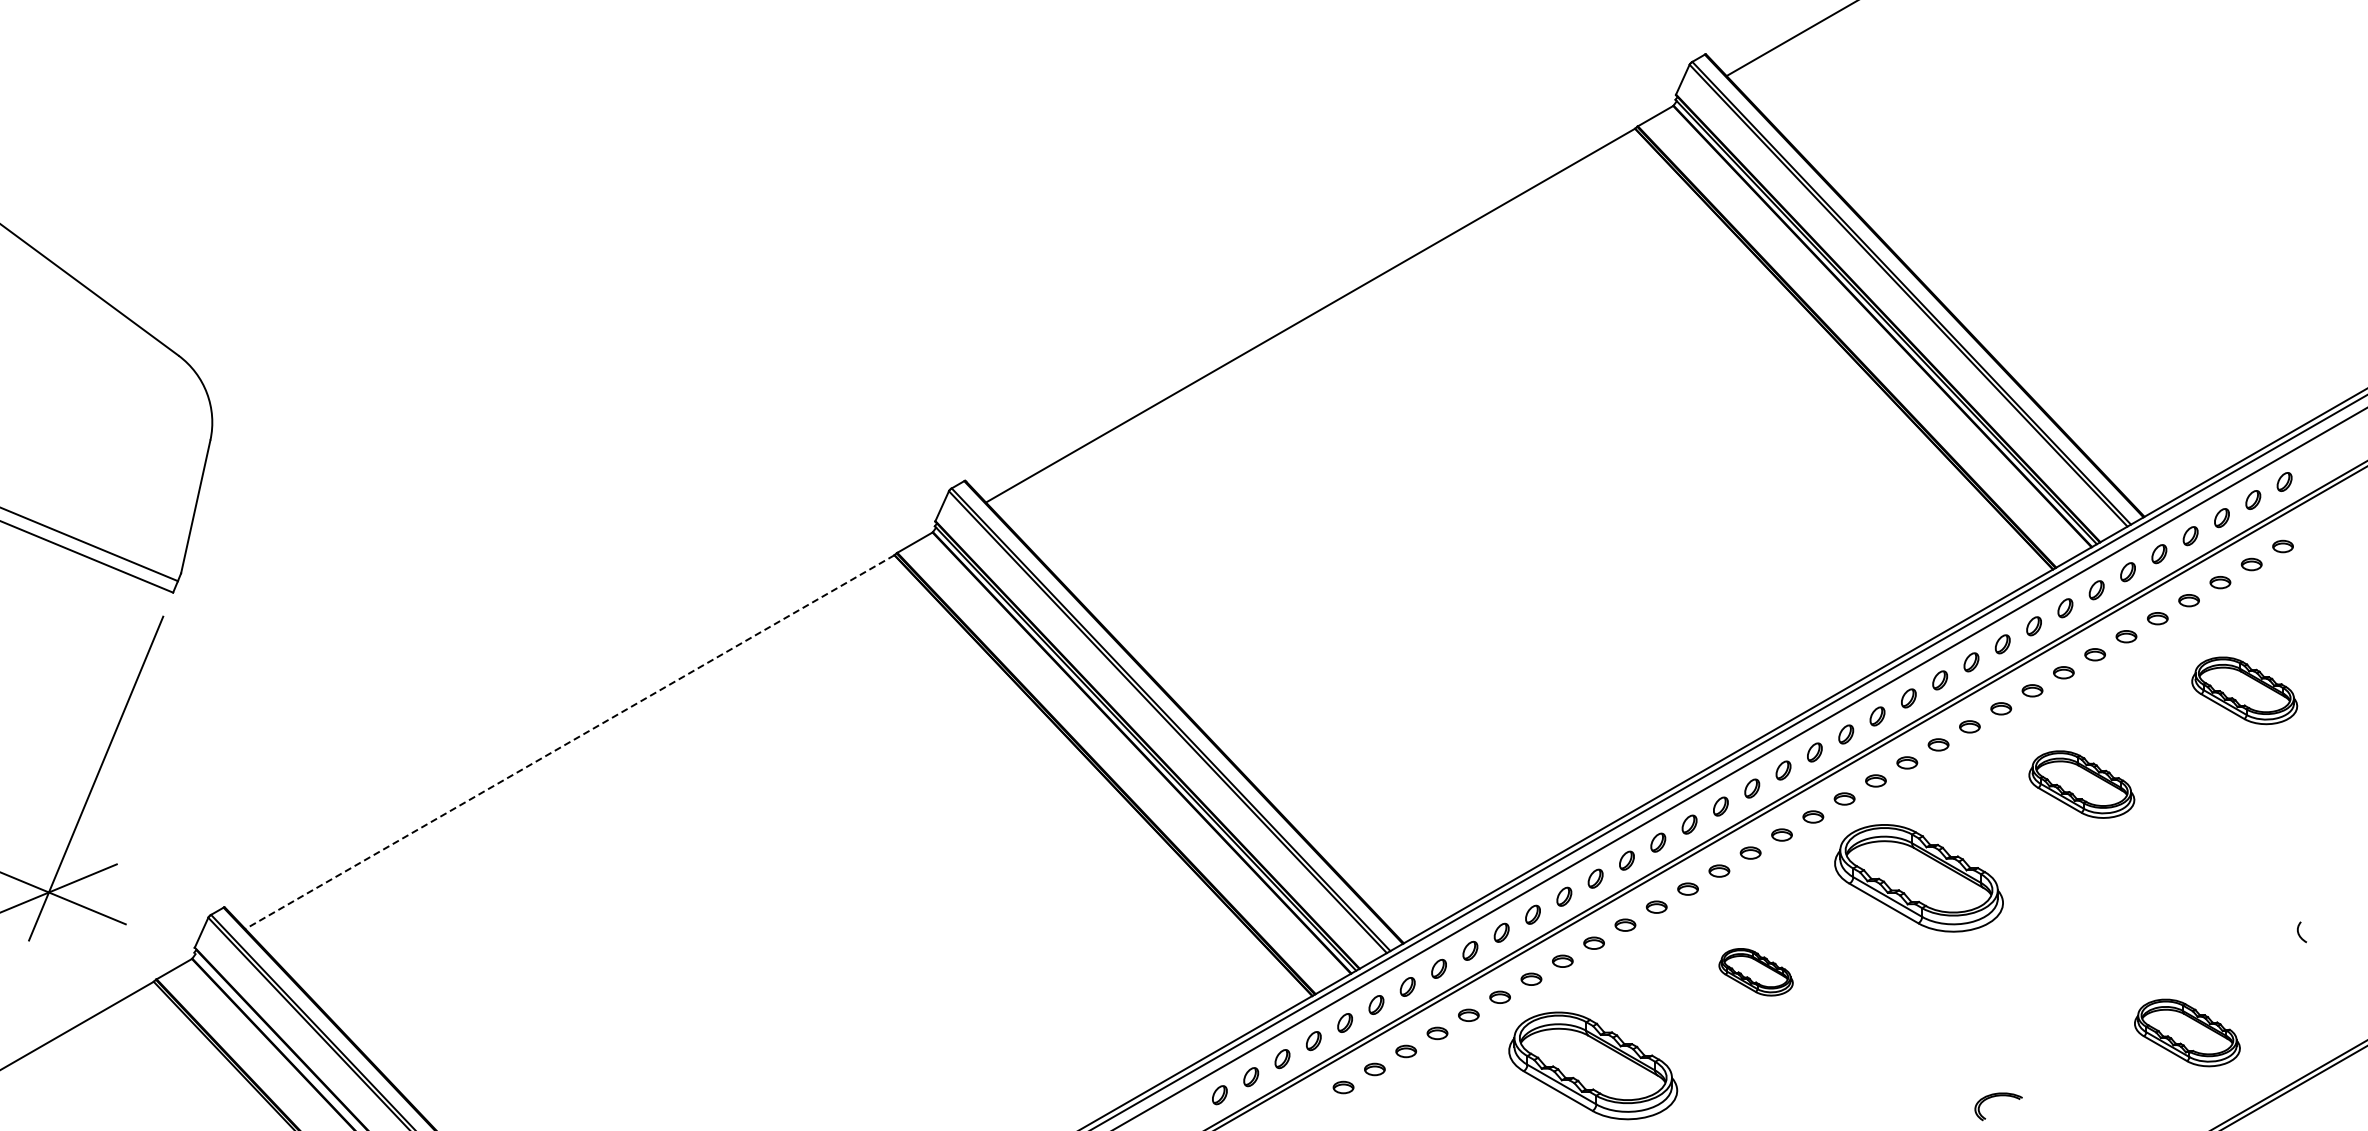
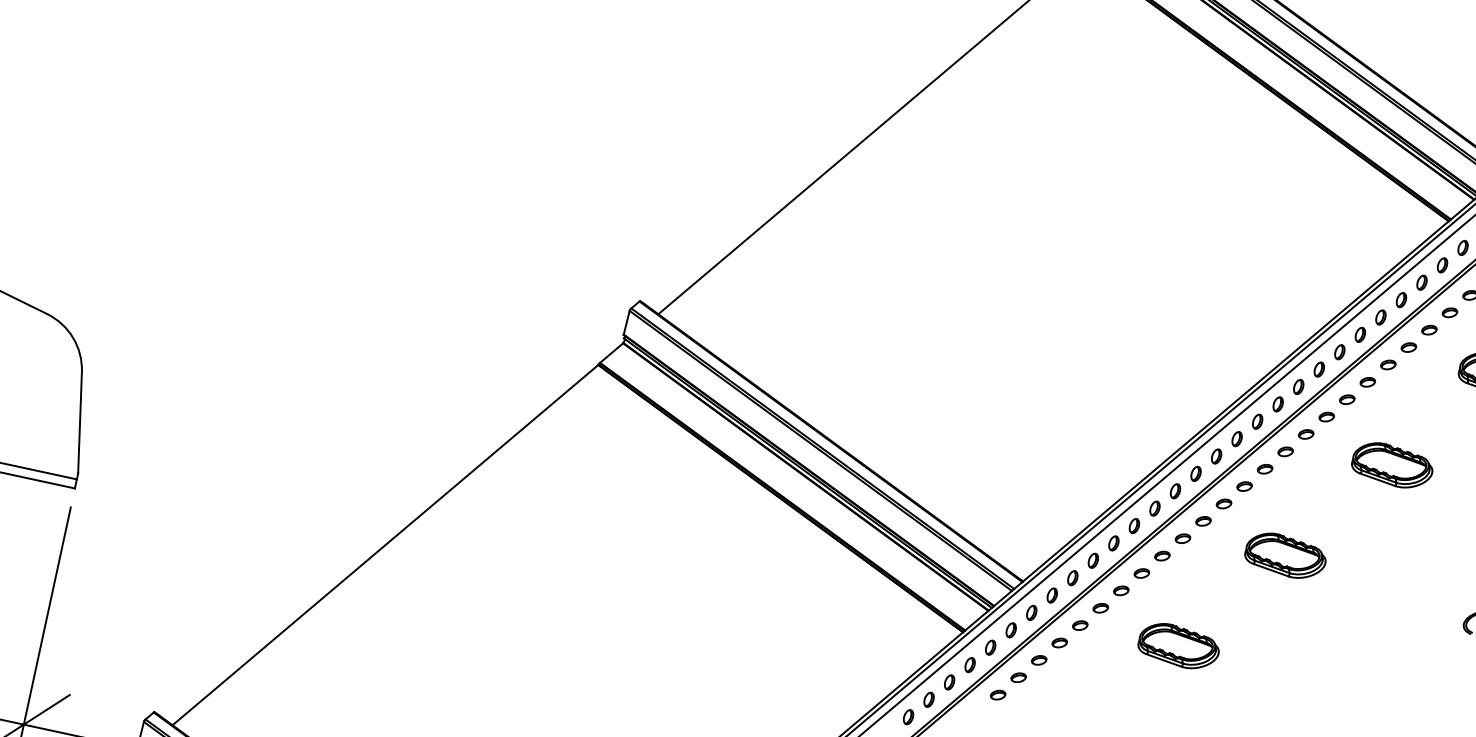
line: (569, 742) -> (385, 545), dashed -> solid
part: (1918, 878) -> (1391, 465), size x0.62
part: (1755, 972) -> (1284, 556), size x1.43
part: (1593, 1065) -> (1178, 645), size x0.62

